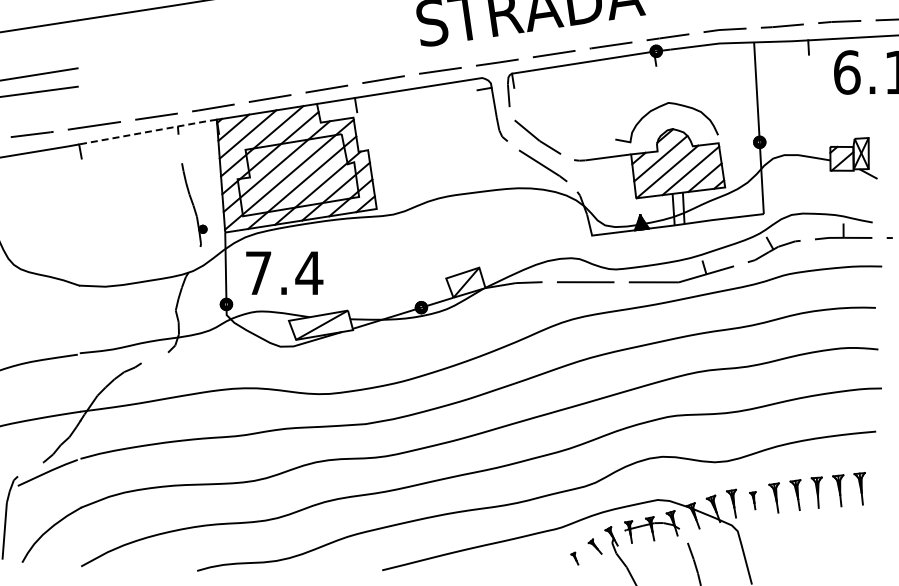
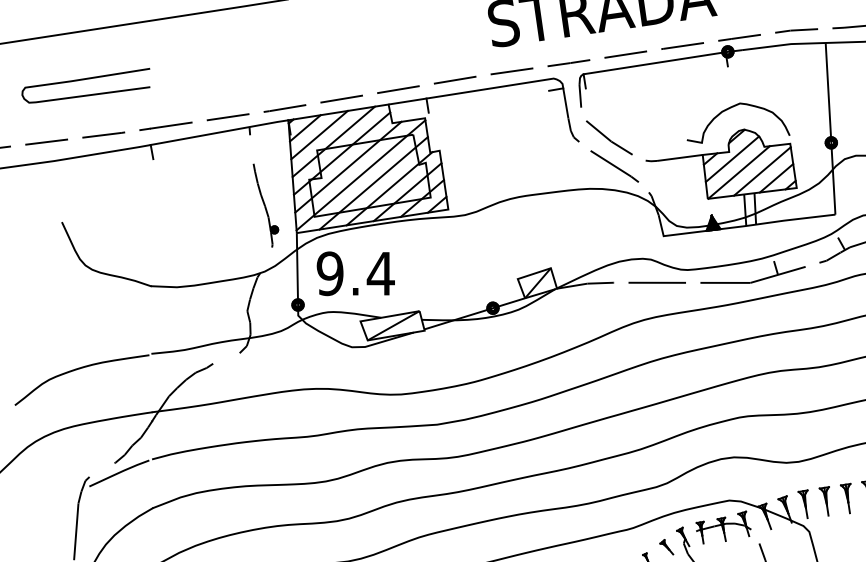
line: (148, 131) -> (220, 132), dashed -> solid
text: (258, 272) -> (330, 273), 7.4 -> 9.4
part: (752, 500) -> (824, 501), size x1.67

